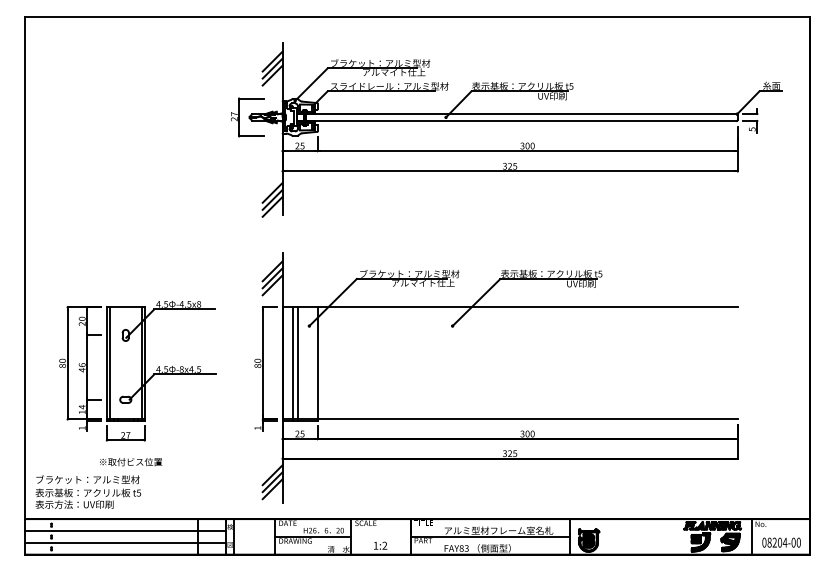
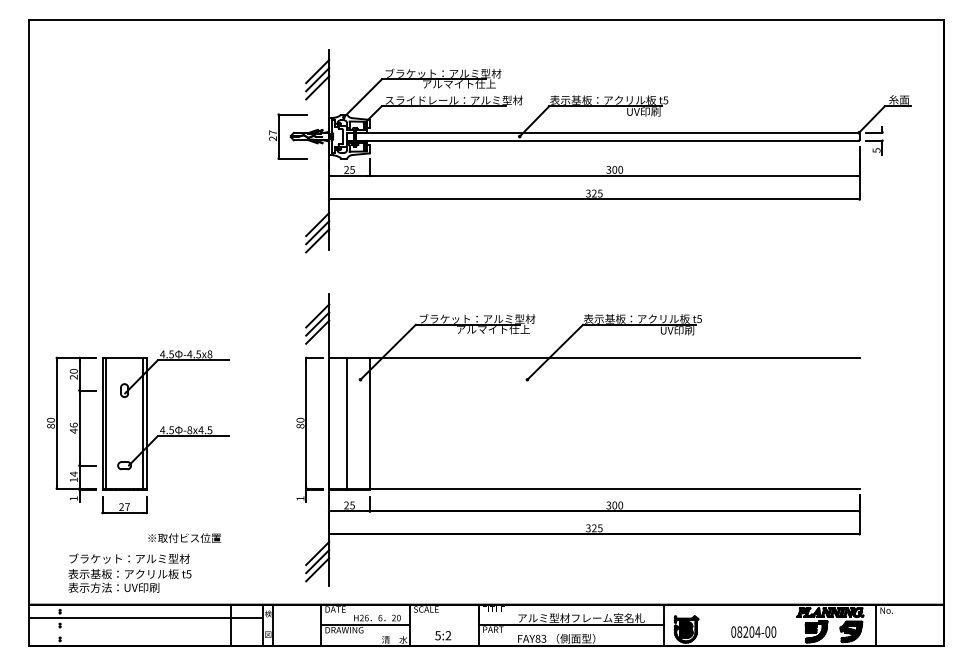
line: (293, 363) -> (341, 423), removed
part: (137, 371) -> (138, 432), moved
text: (130, 461) -> (184, 537), moved
text: (87, 491) -> (129, 572), moved
text: (781, 542) -> (753, 631), moved
line: (125, 543) -> (146, 632), removed
text: (375, 545) -> (437, 635), 1:2 -> 5:2

